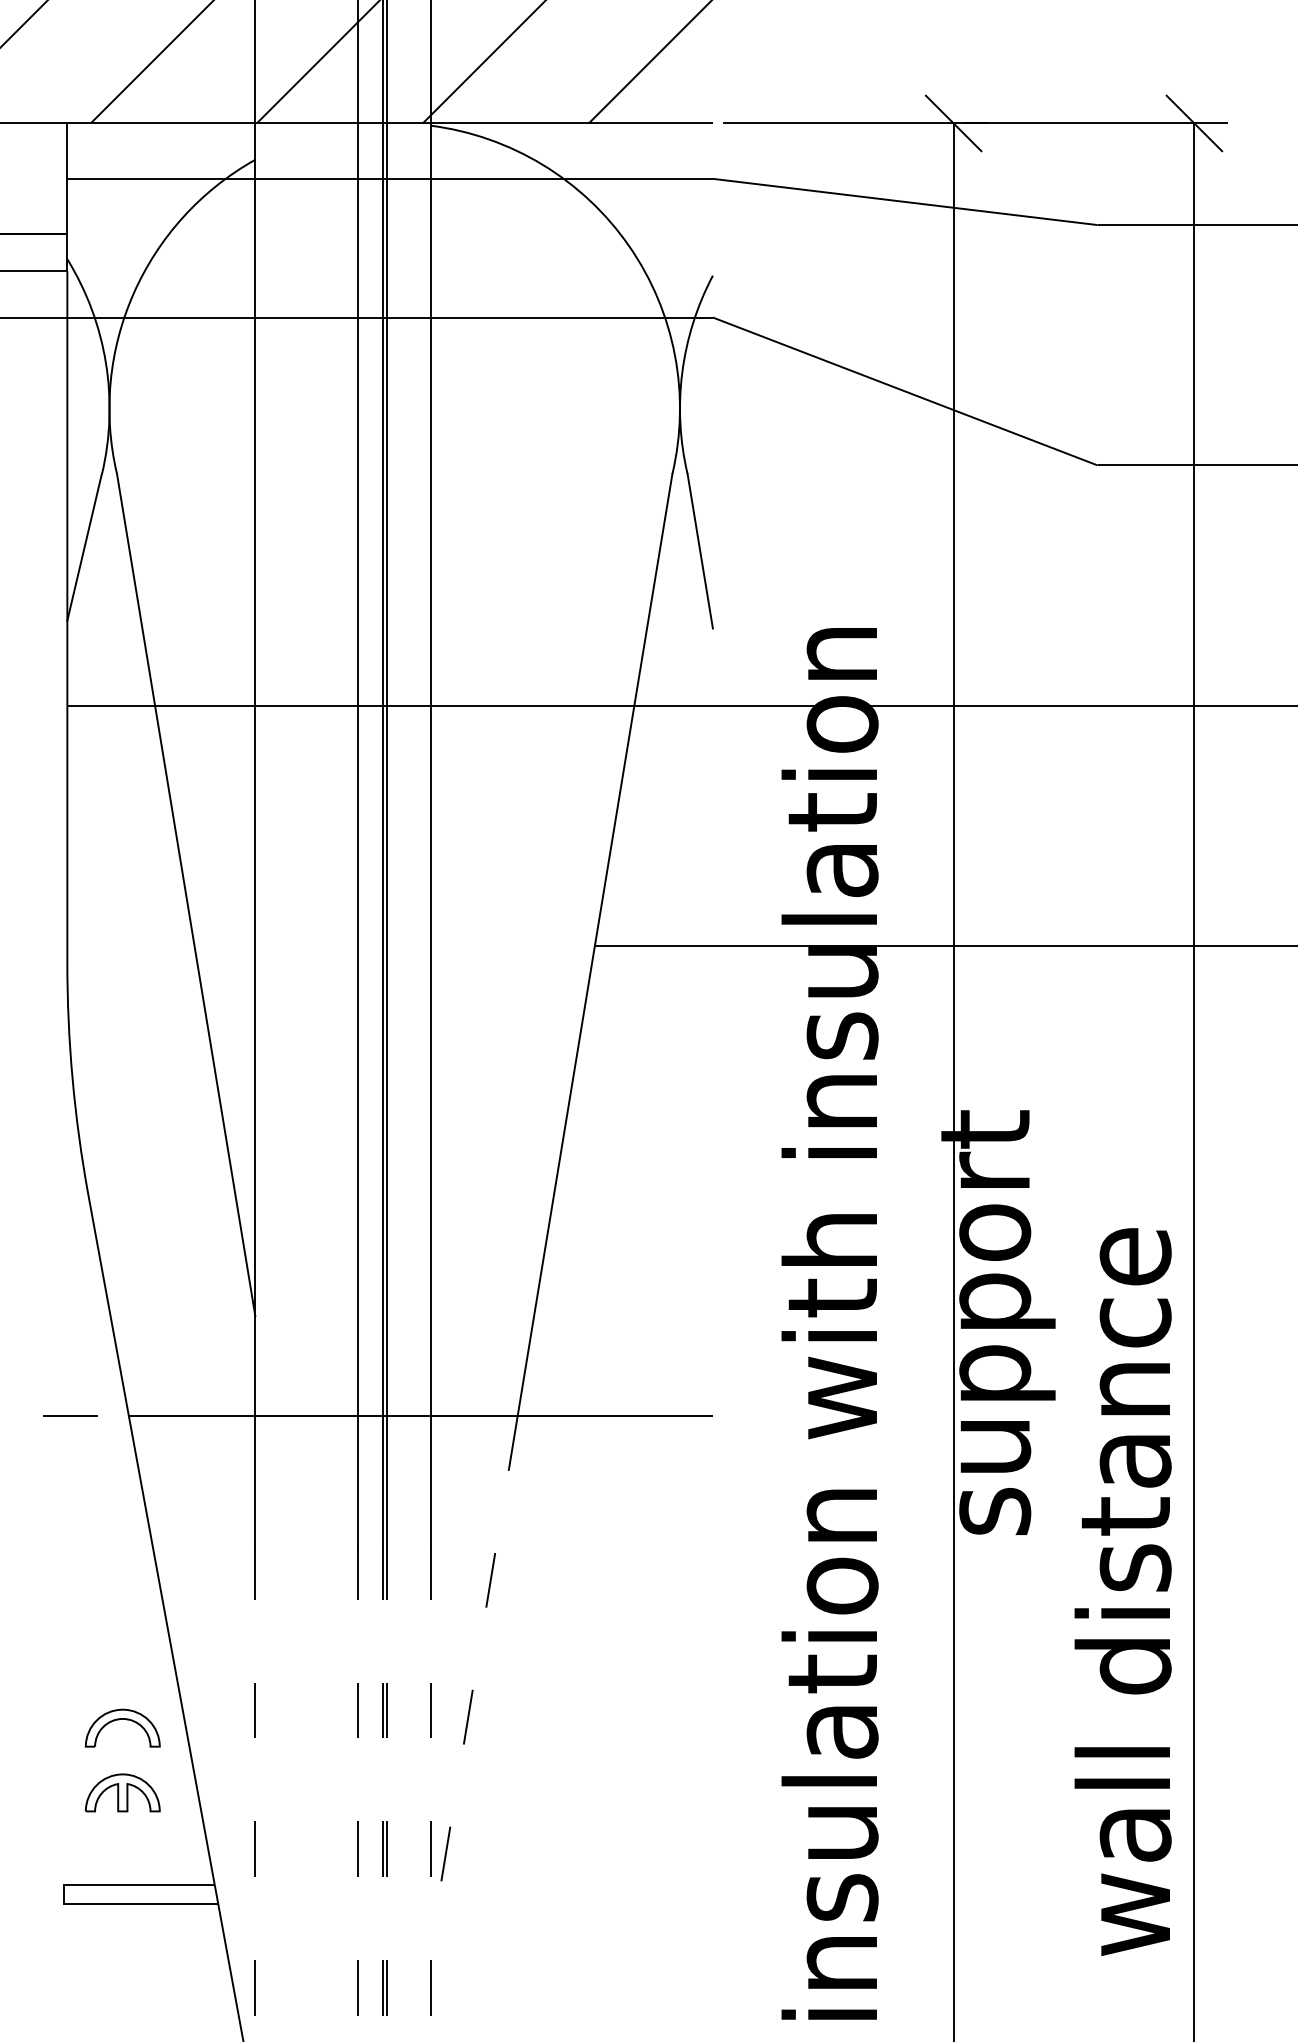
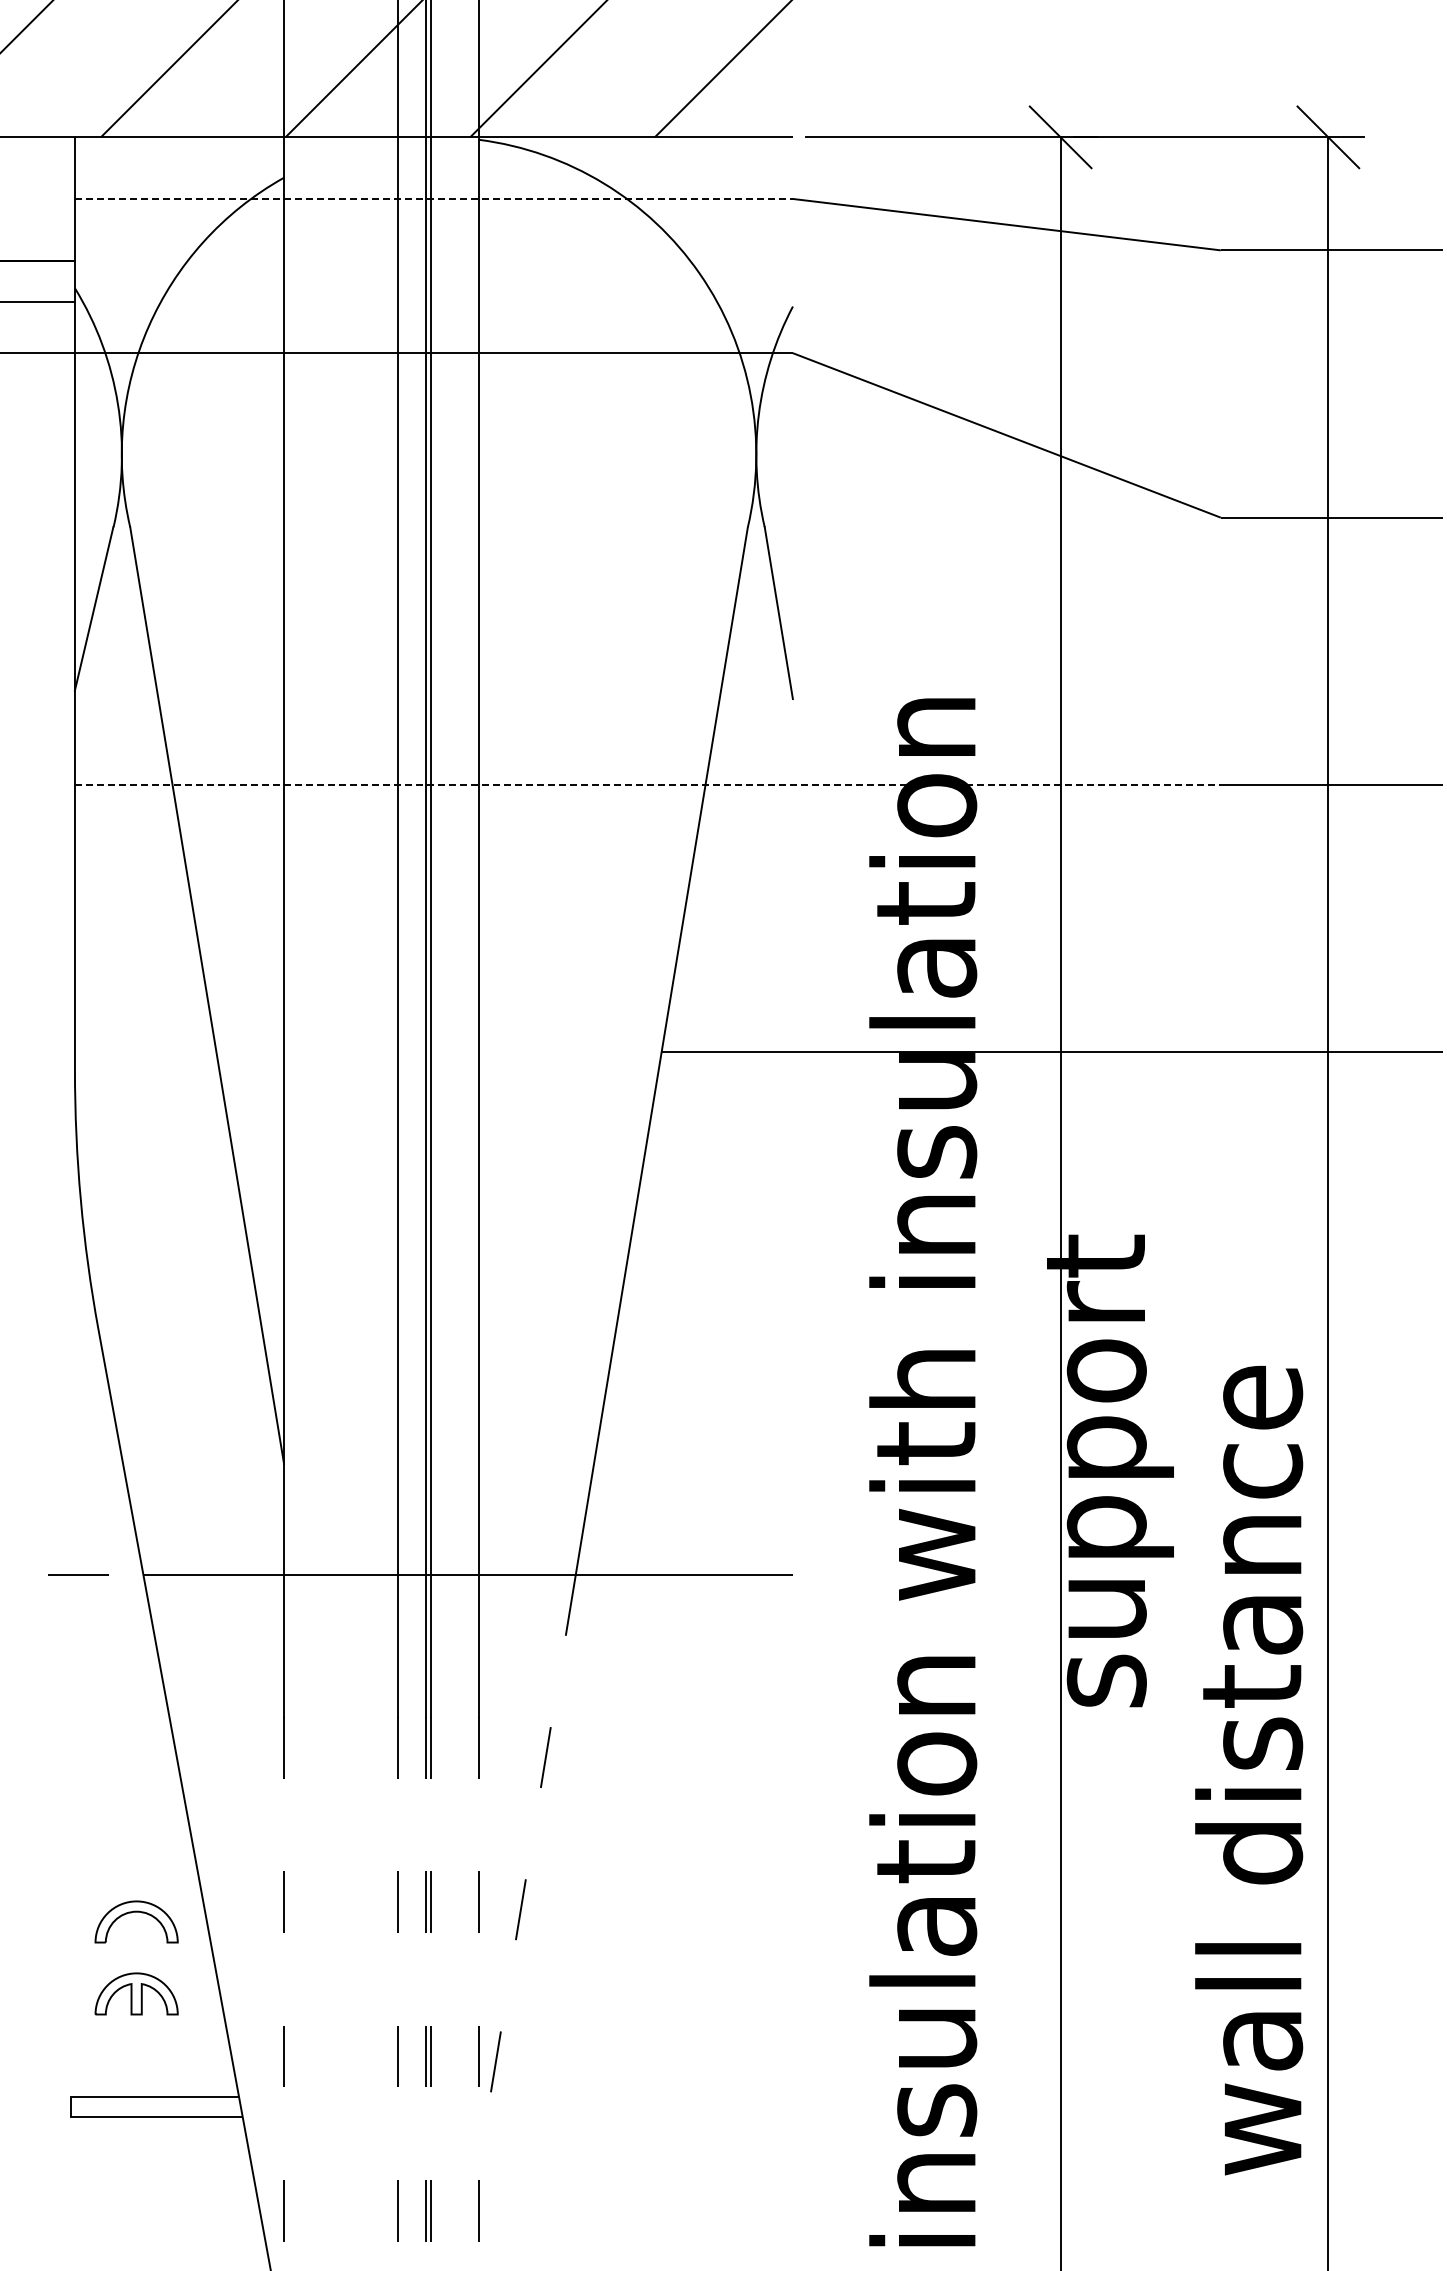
line: (389, 178) -> (433, 198), solid -> dashed
line: (582, 705) -> (647, 784), solid -> dashed

